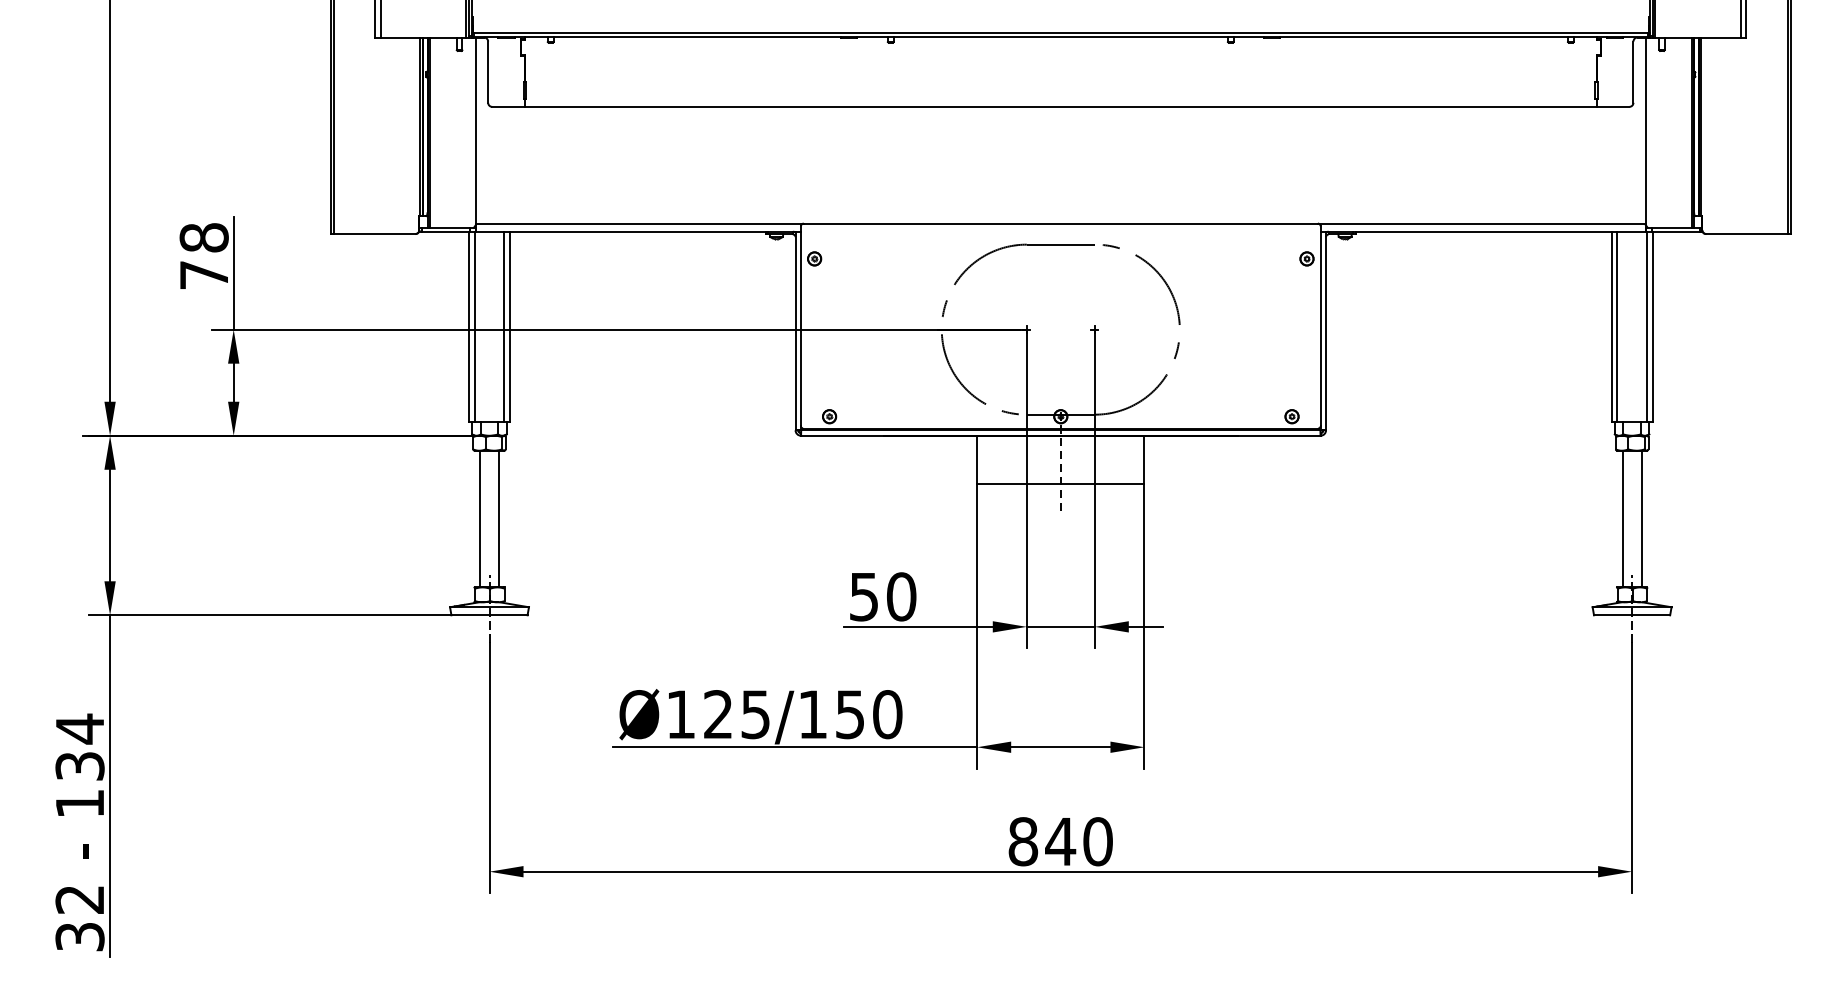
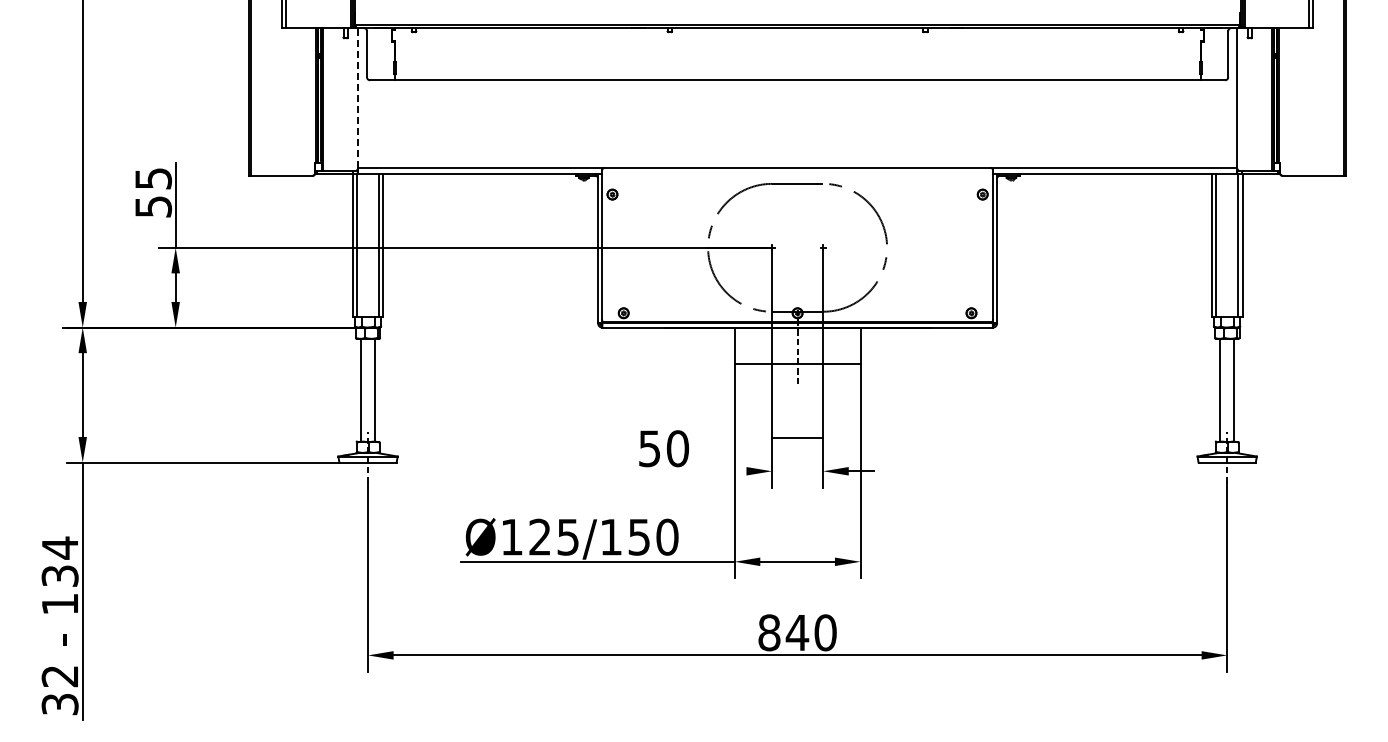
line: (475, 131) -> (357, 98), solid -> dashed
text: (204, 256) -> (153, 192), 78 -> 55
line: (918, 627) -> (690, 471), removed
line: (1060, 627) -> (797, 438), moved

